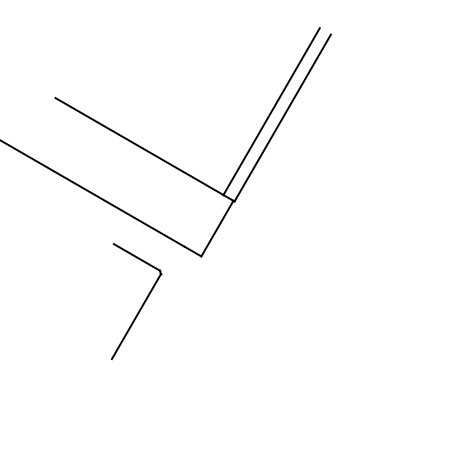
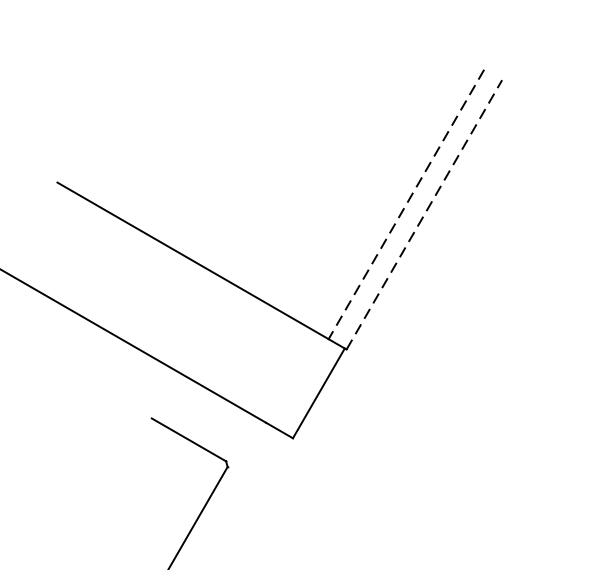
line: (271, 112) -> (406, 205), solid -> dashed
line: (283, 117) -> (425, 214), solid -> dashed

